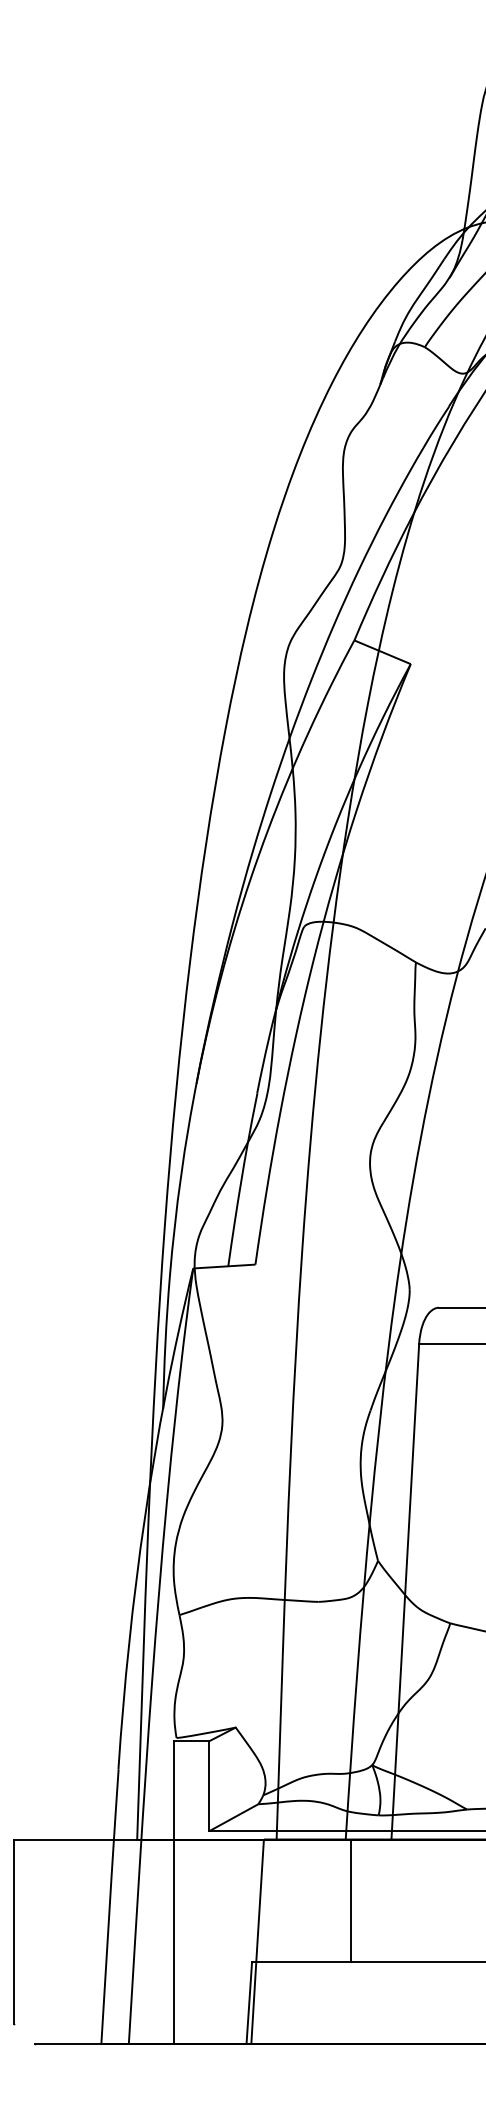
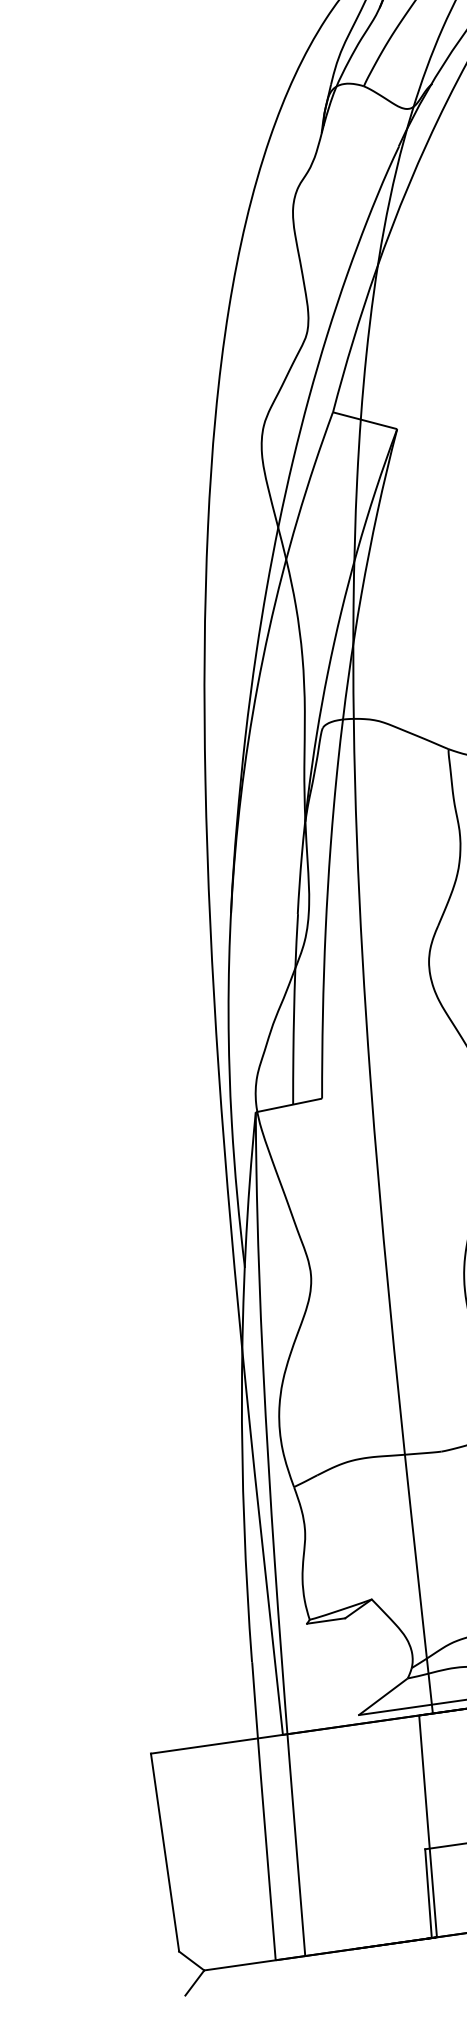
line: (209, 1786) -> (352, 1666), removed
line: (173, 1892) -> (330, 1786), removed

